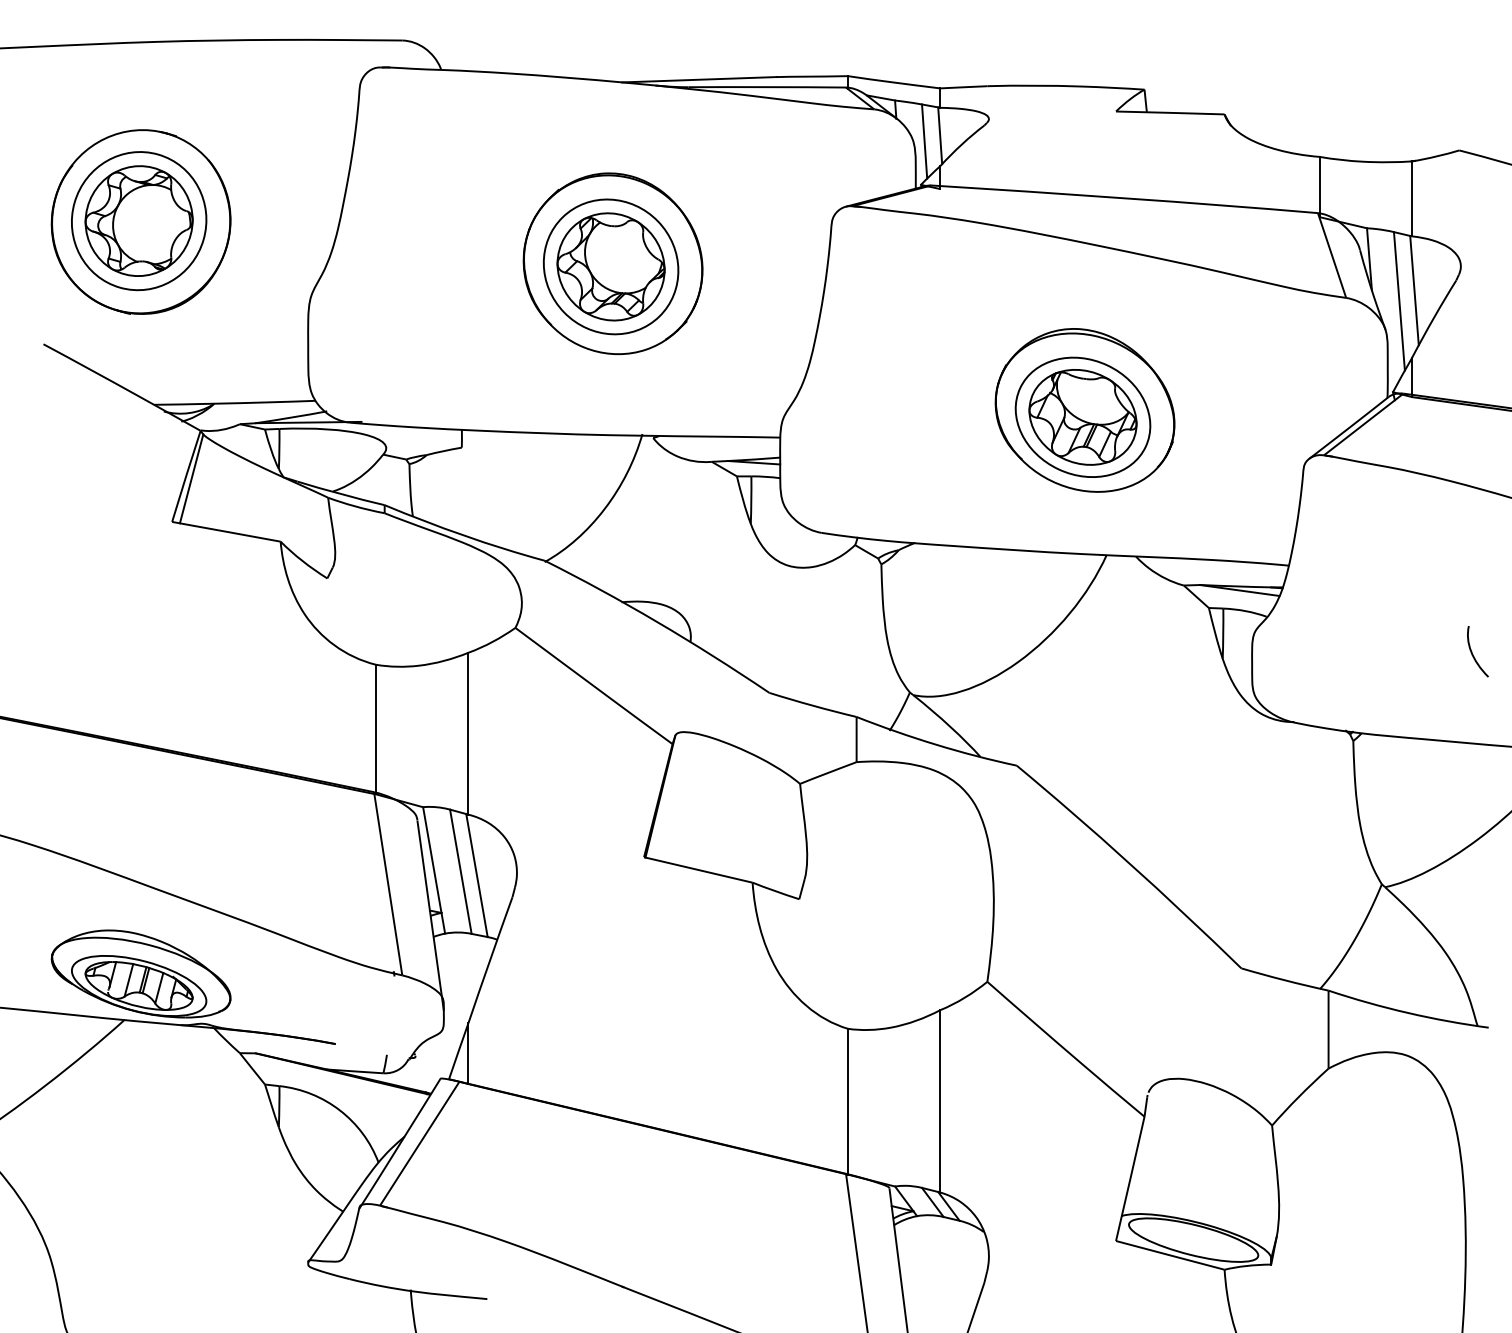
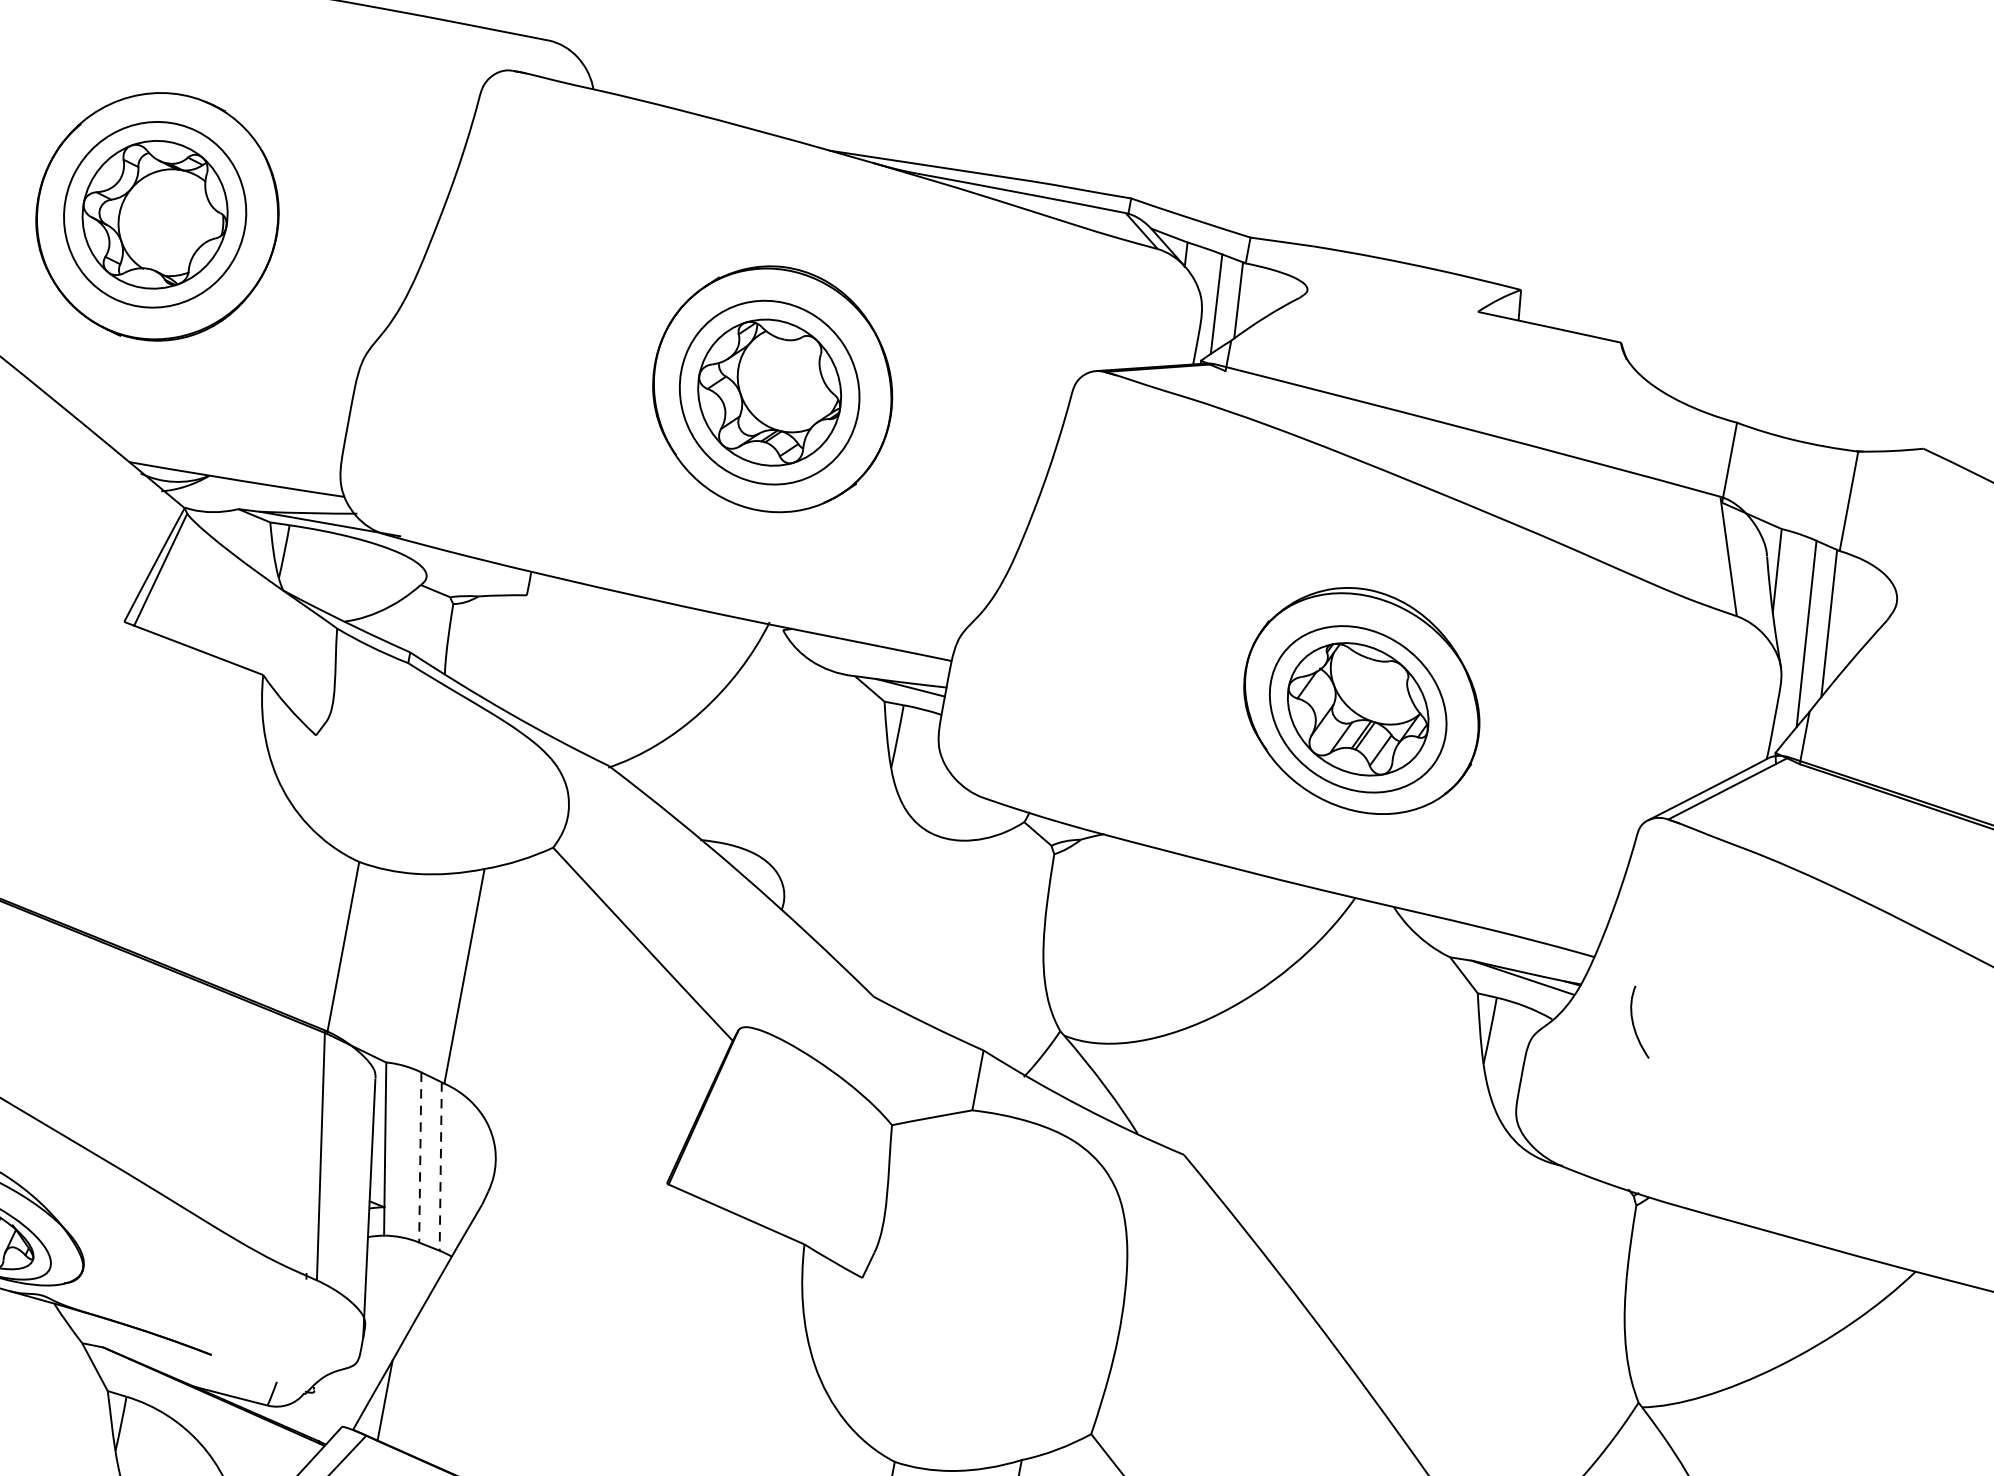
curve: (1472, 651) -> (1634, 1020), moved
line: (460, 872) -> (419, 1158), solid -> dashed
line: (477, 876) -> (441, 1167), solid -> dashed

